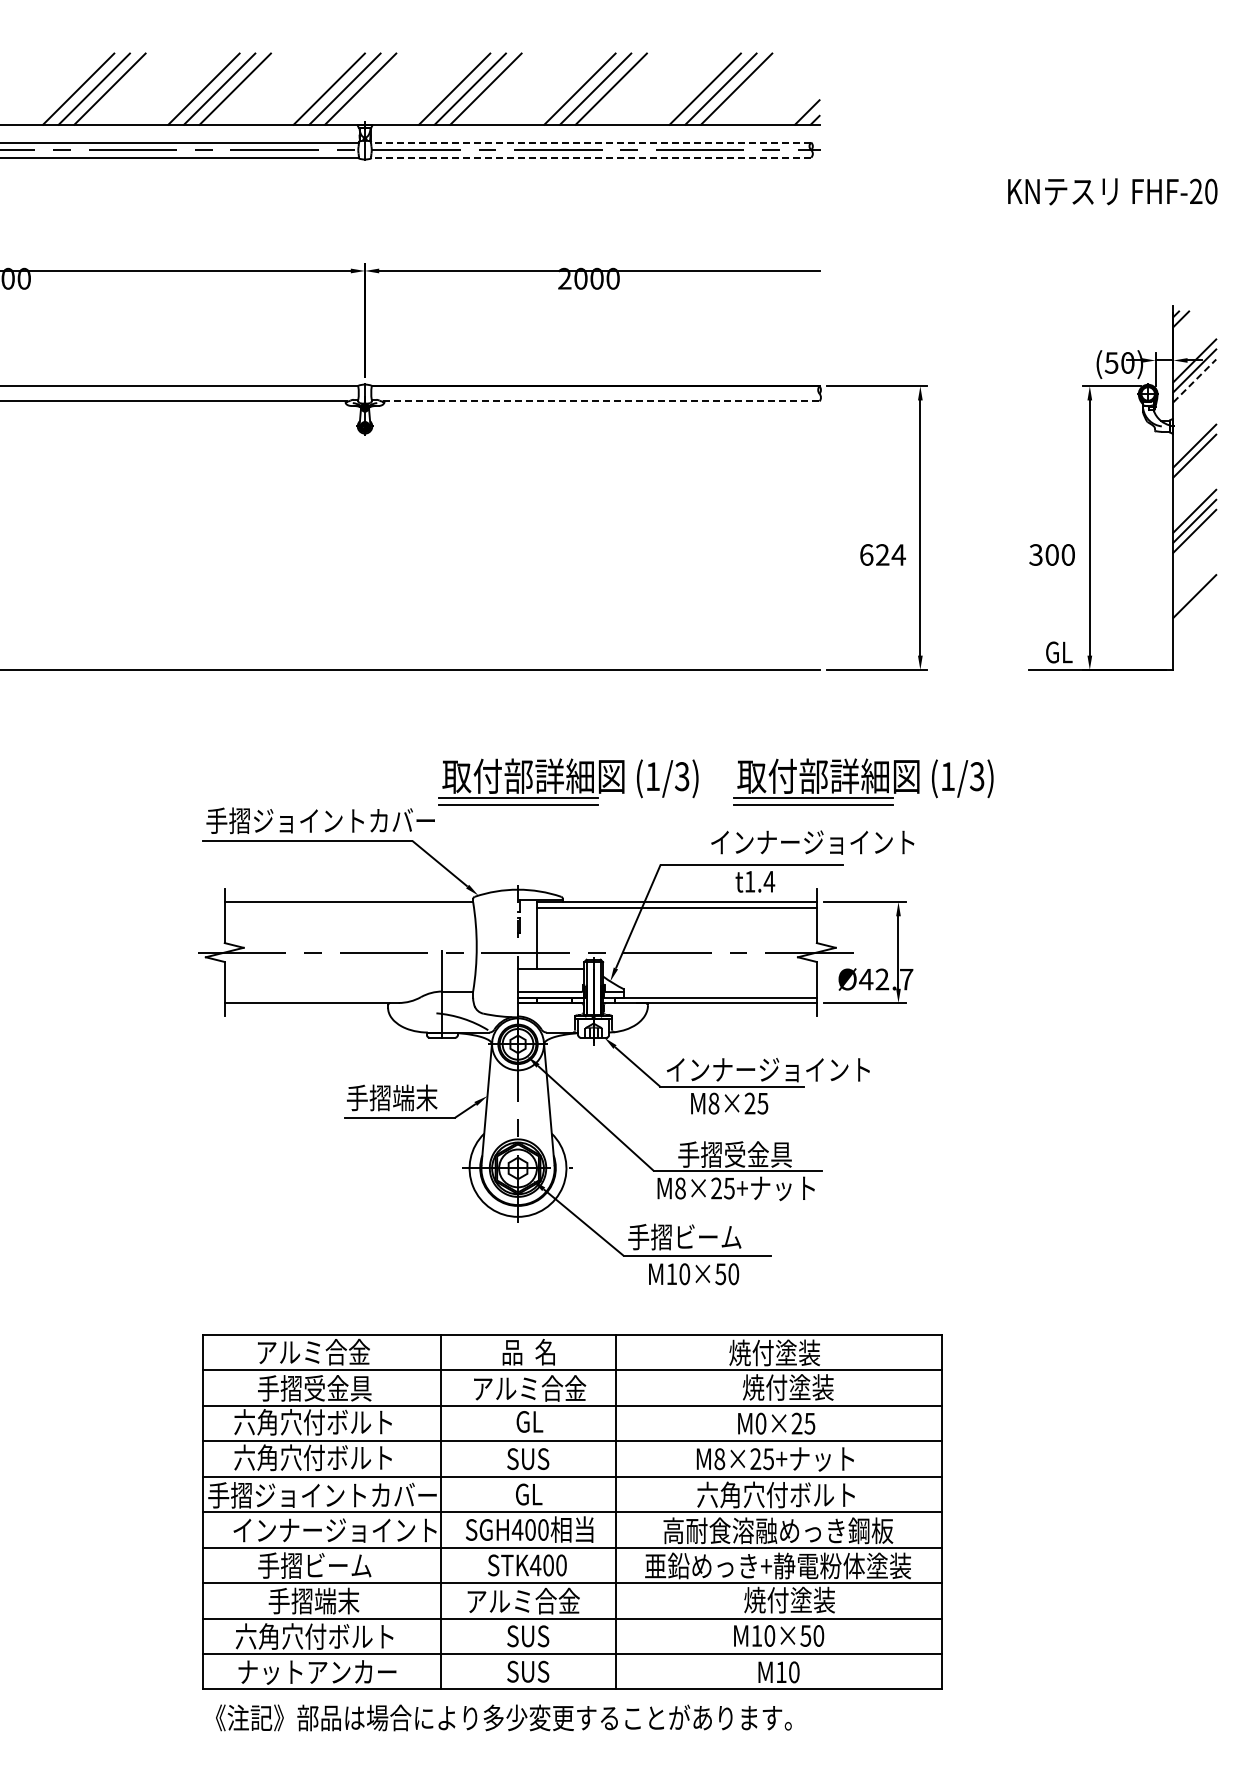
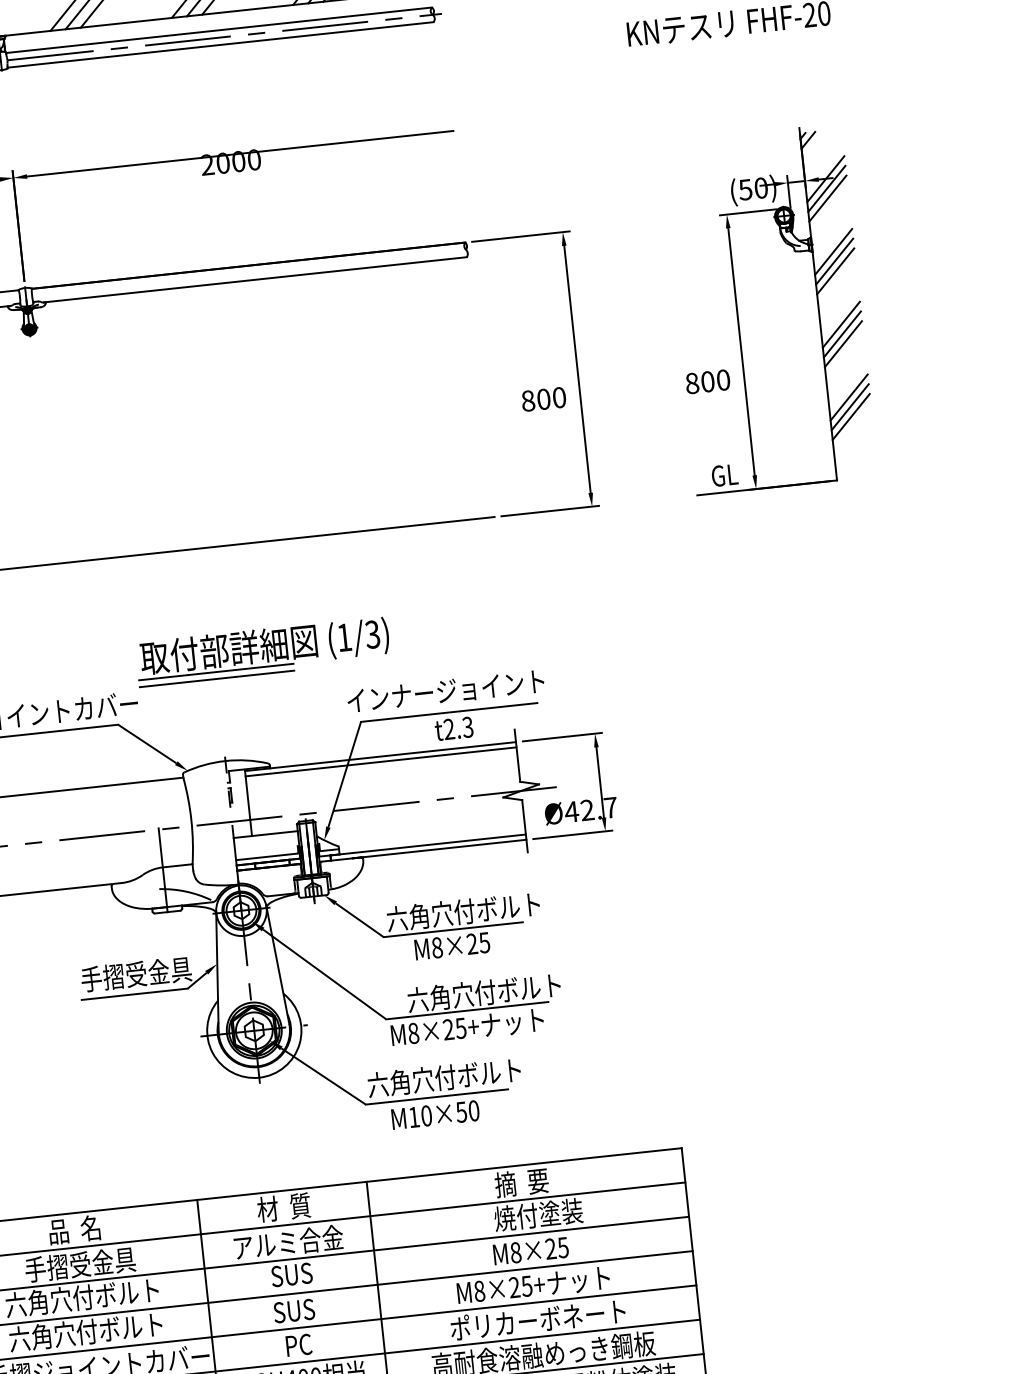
line: (591, 142) -> (219, 30), dashed -> solid
line: (591, 157) -> (220, 44), dashed -> solid
line: (1195, 380) -> (828, 198), dashed -> solid
line: (601, 401) -> (255, 279), dashed -> solid
line: (1194, 435) -> (833, 251), added
text: (882, 554) -> (543, 398), 624 -> 800
text: (1035, 554) -> (691, 383), 300 -> 800
line: (1194, 586) -> (848, 397), added
line: (1194, 606) -> (850, 416), added
part: (863, 781) -> (548, 620), removed
text: (812, 842) -> (445, 691), moved
text: (759, 881) -> (458, 728), t1.4 -> t2.3
text: (767, 1069) -> (485, 909), インナージョイント -> 六角穴付ボルト
text: (426, 1097) -> (158, 971), 手摺端末 -> 手摺受金具
text: (756, 1154) -> (483, 992), 手摺受金具 -> 六角穴付ボルト
text: (706, 1236) -> (443, 1077), 手摺ビーム -> 六角穴付ボルト
text: (313, 1351) -> (75, 1229), アルミ合金 -> 品  名
text: (528, 1351) -> (283, 1206), 品  名 -> 材  質
text: (774, 1352) -> (521, 1182), 焼付塗装 -> 摘  要
text: (529, 1421) -> (291, 1274), GL -> SUS
text: (760, 1423) -> (515, 1252), M0×25 -> M8×25
text: (529, 1494) -> (299, 1345), GL -> PC
text: (776, 1494) -> (538, 1319), 六角穴付ボルト -> ポリカーボネート

